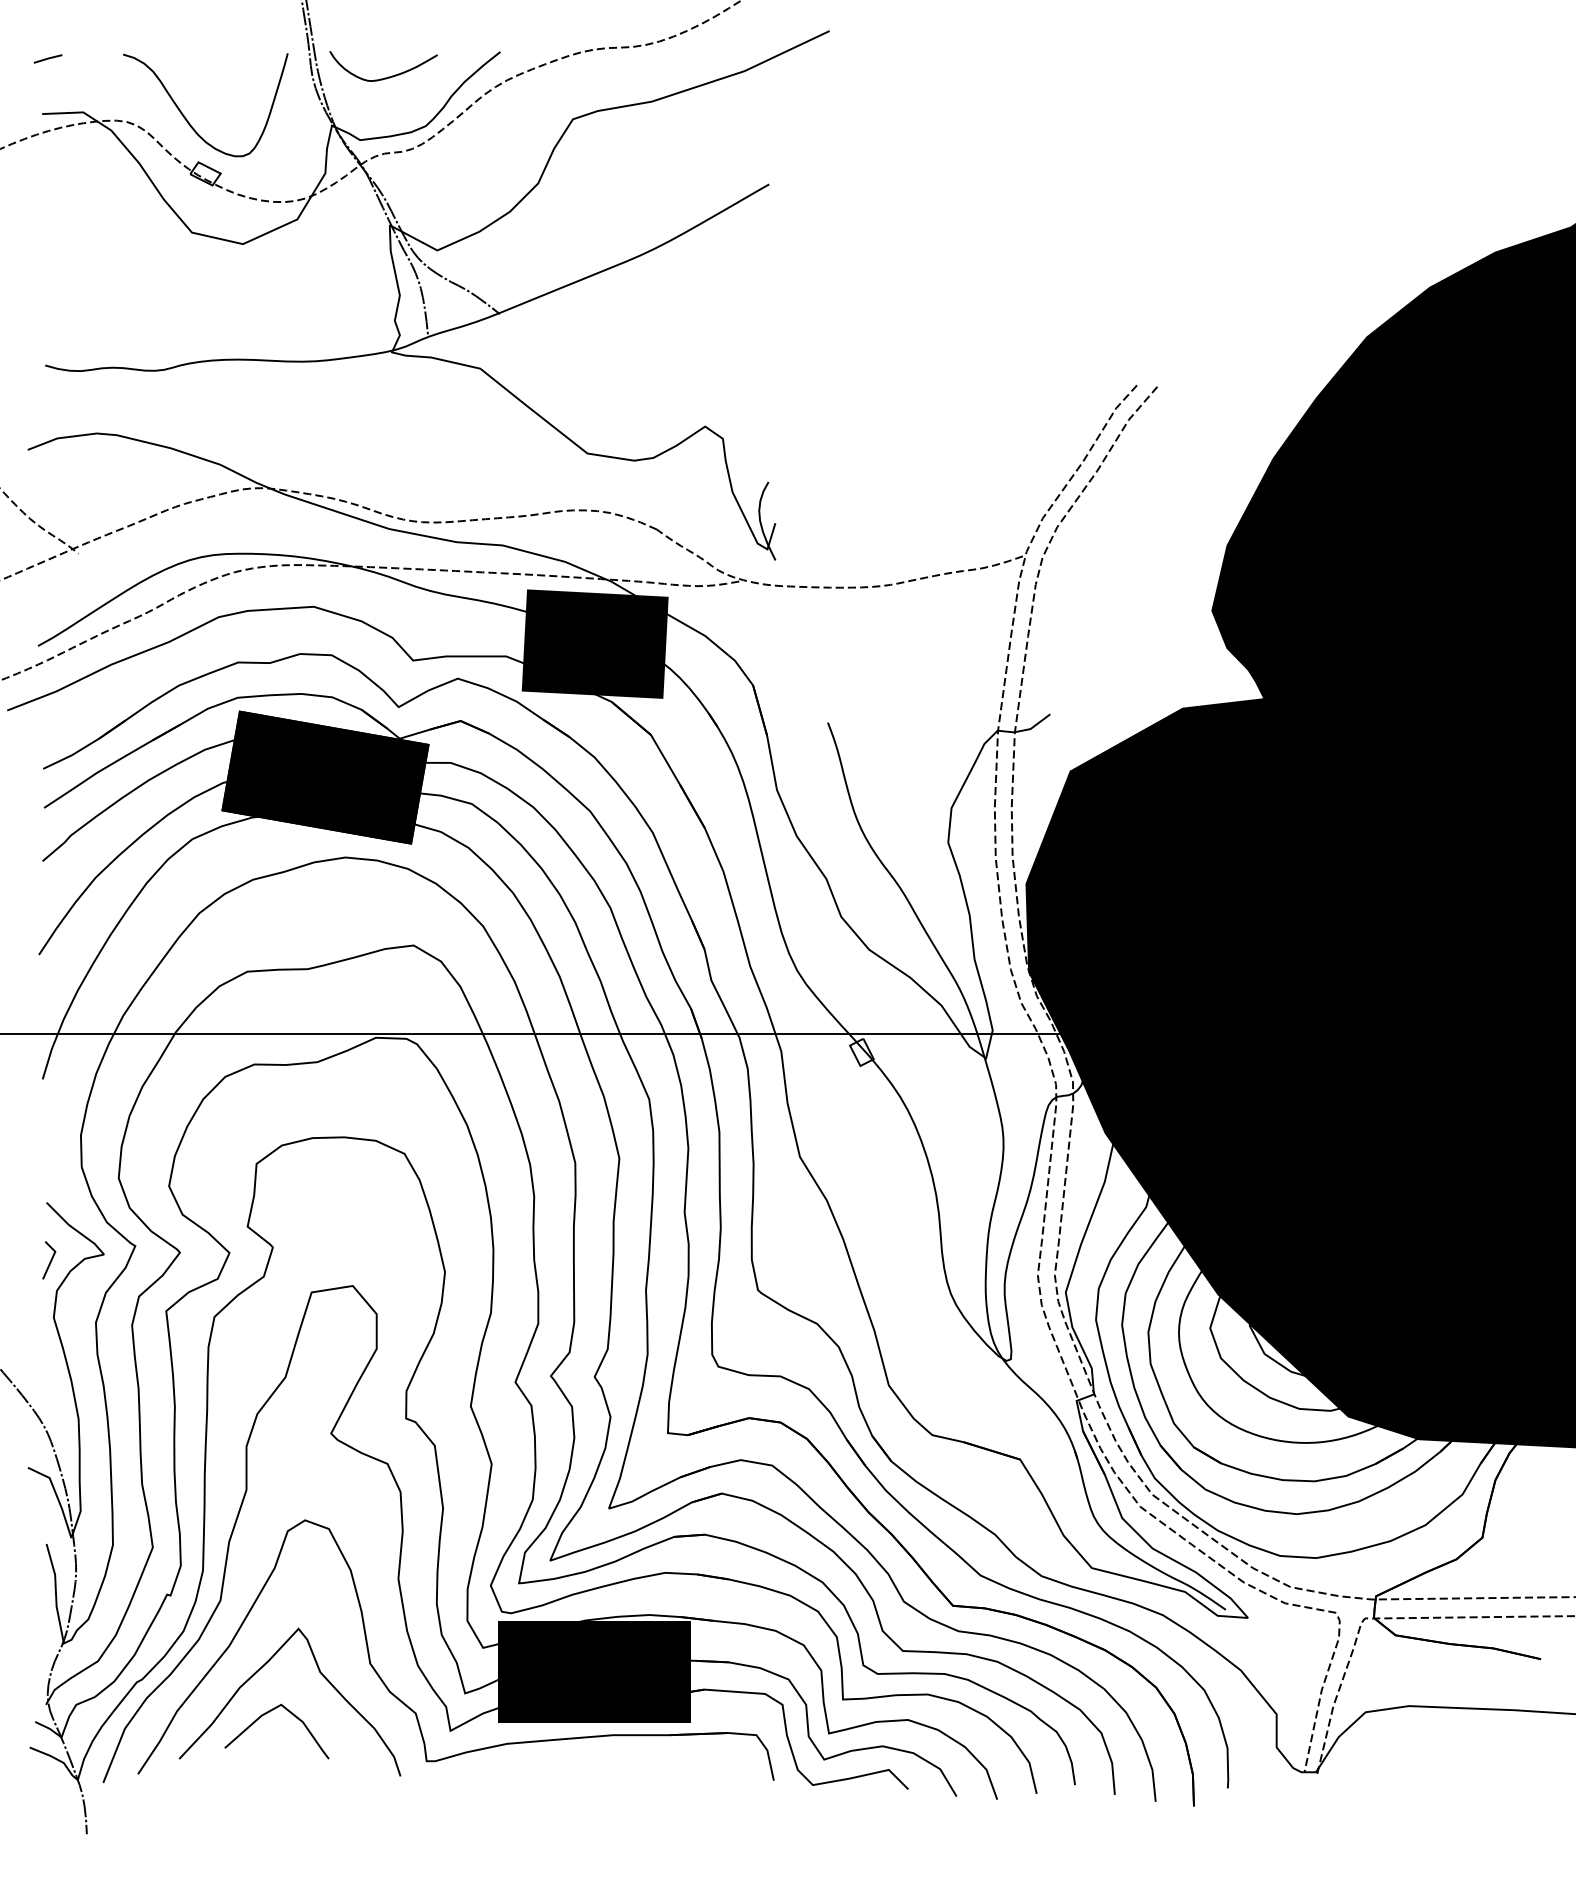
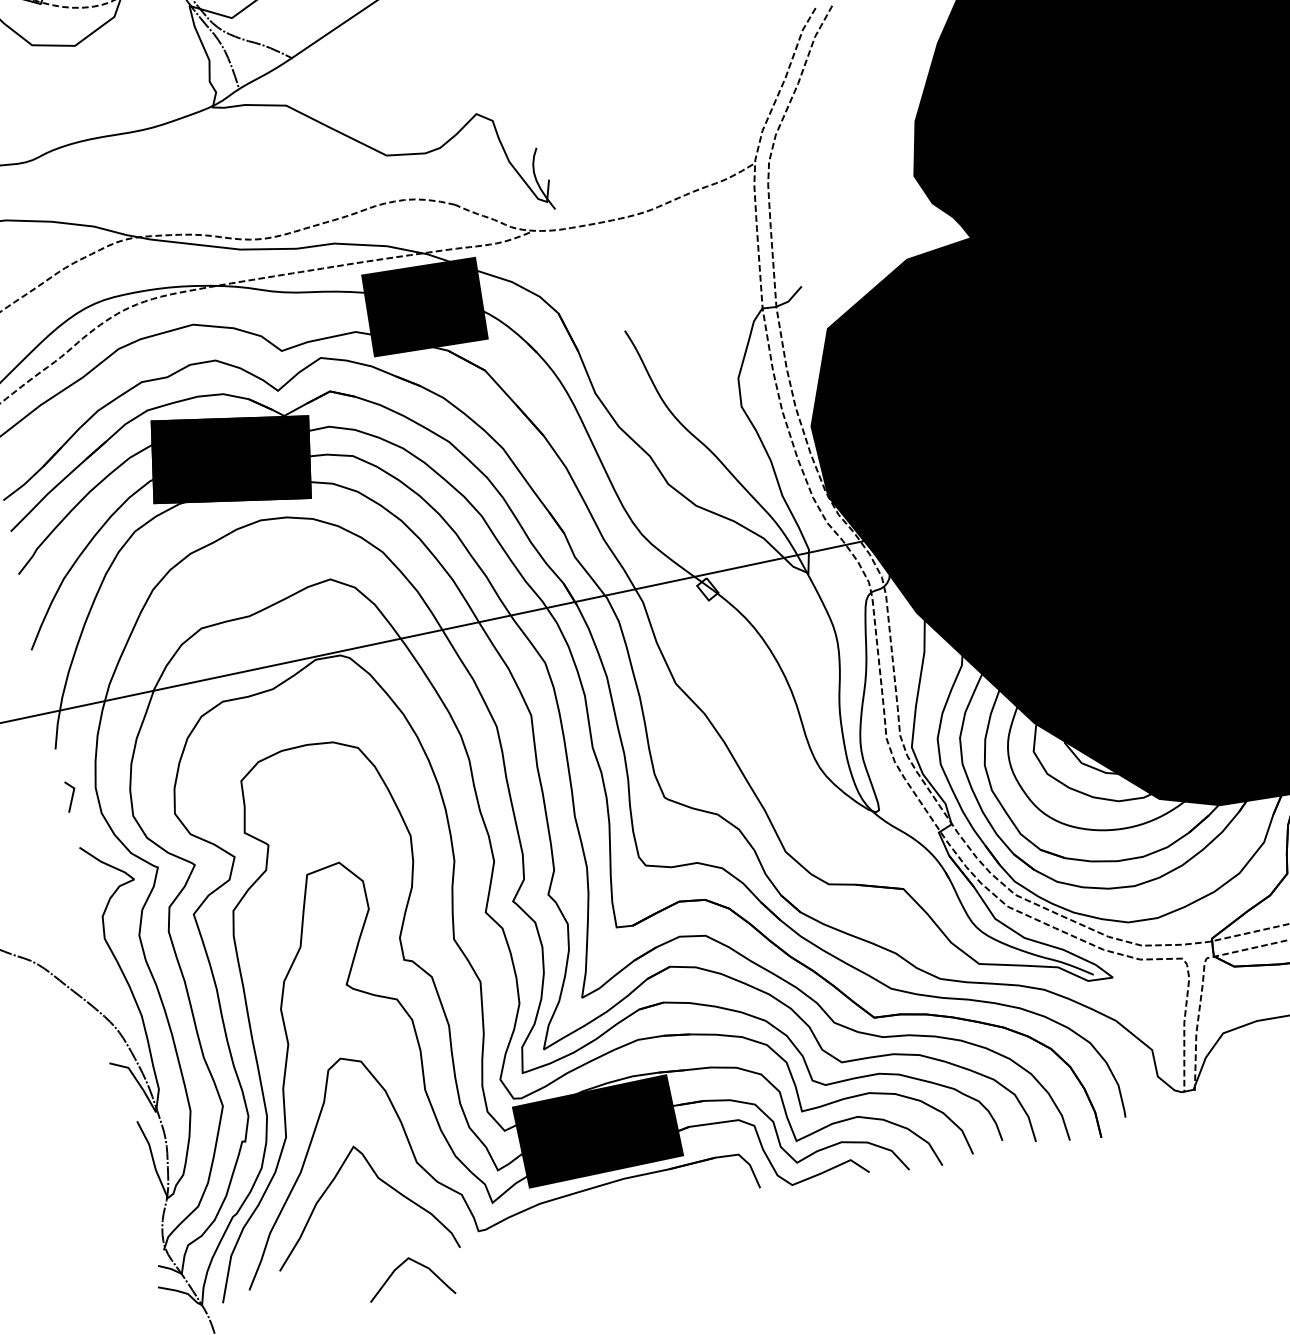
line: (50, 1260) -> (71, 796), moved
curve: (266, 1714) -> (398, 1268), moved

